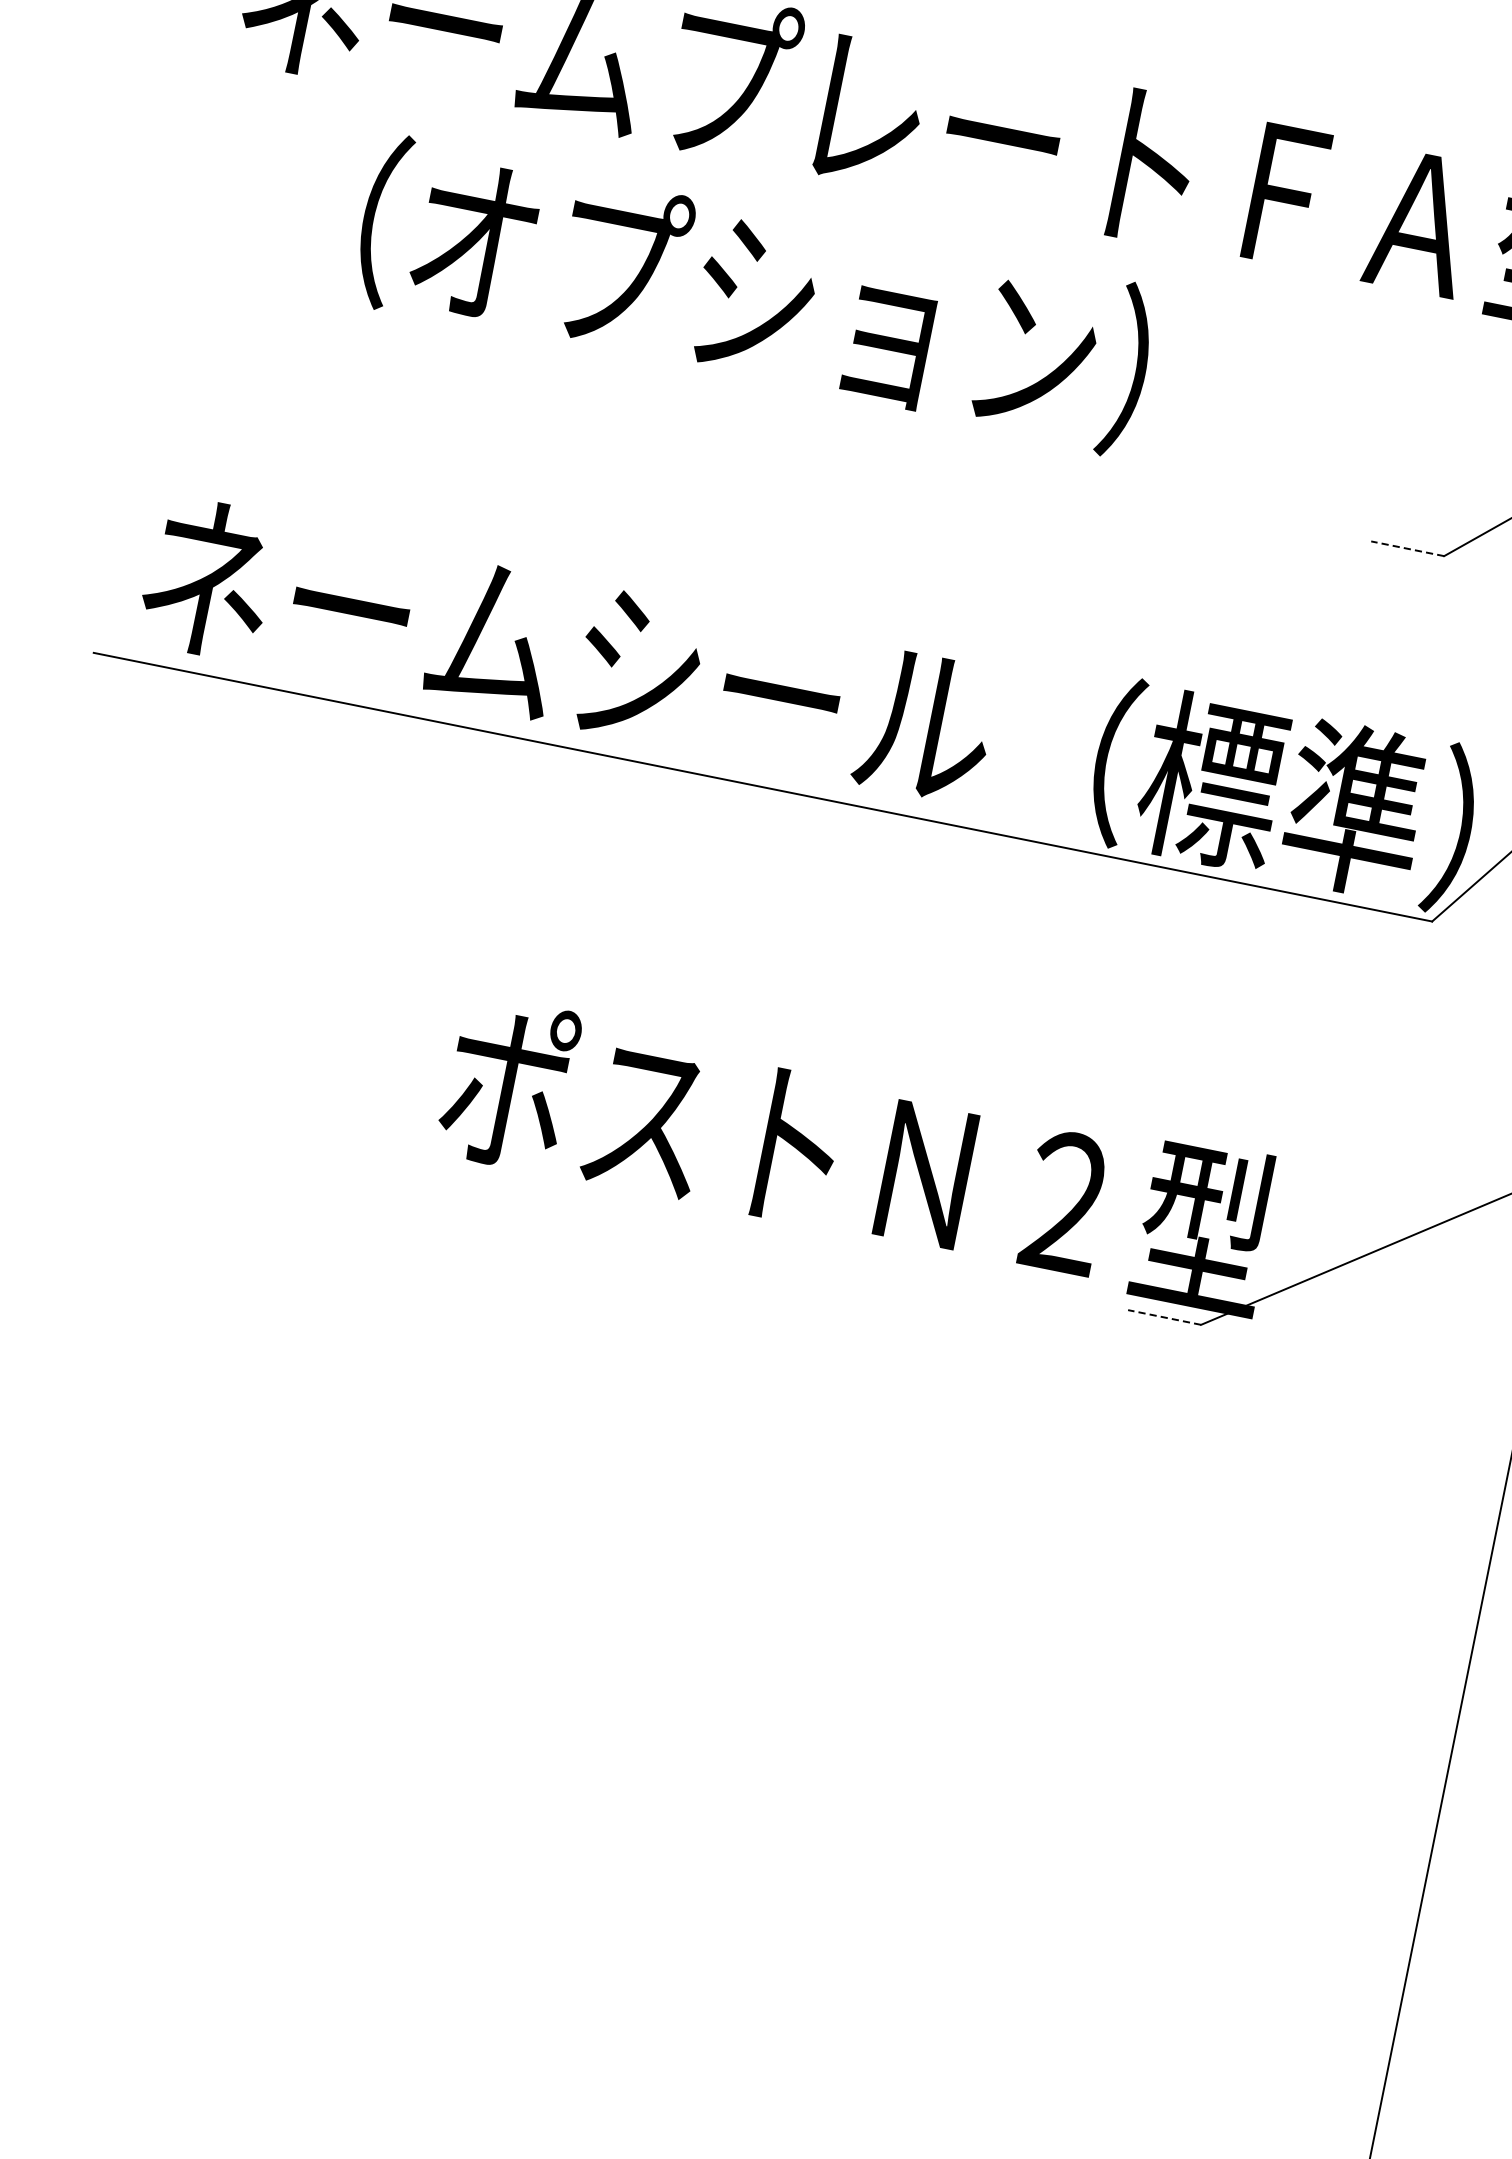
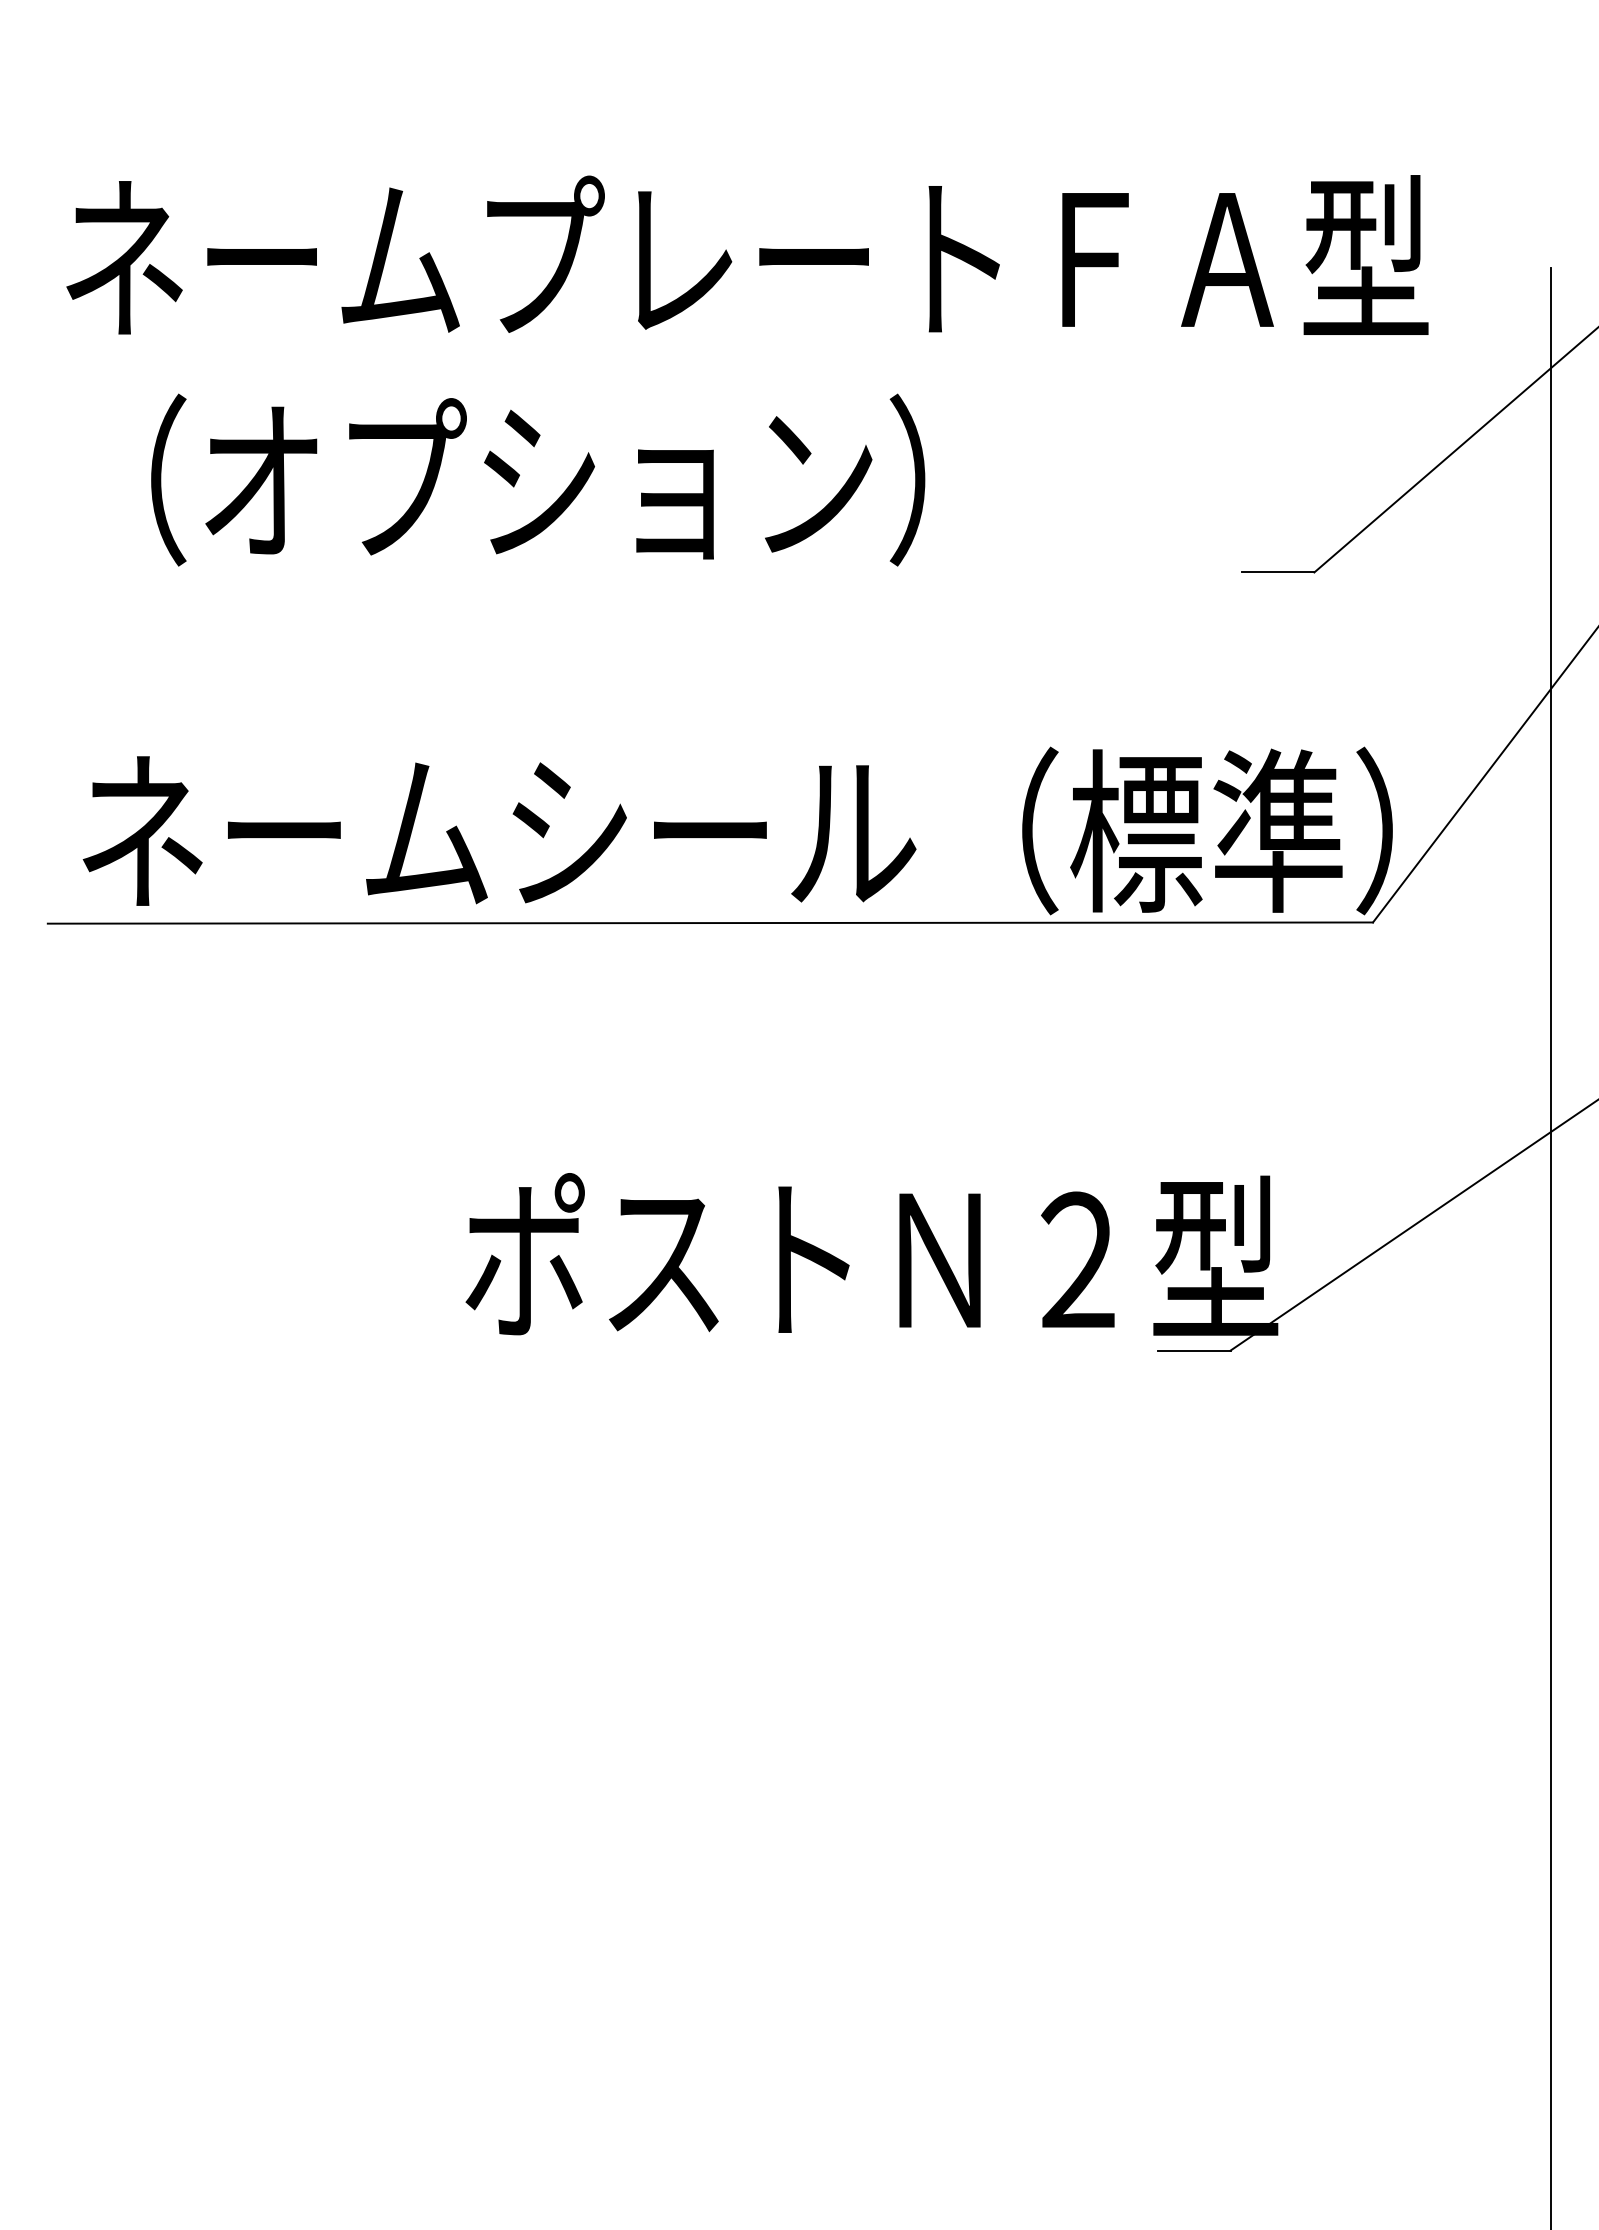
text: (755, 295) -> (538, 479), moved
line: (1406, 548) -> (1277, 572), dashed -> solid
line: (1163, 1317) -> (1193, 1350), dashed -> solid

